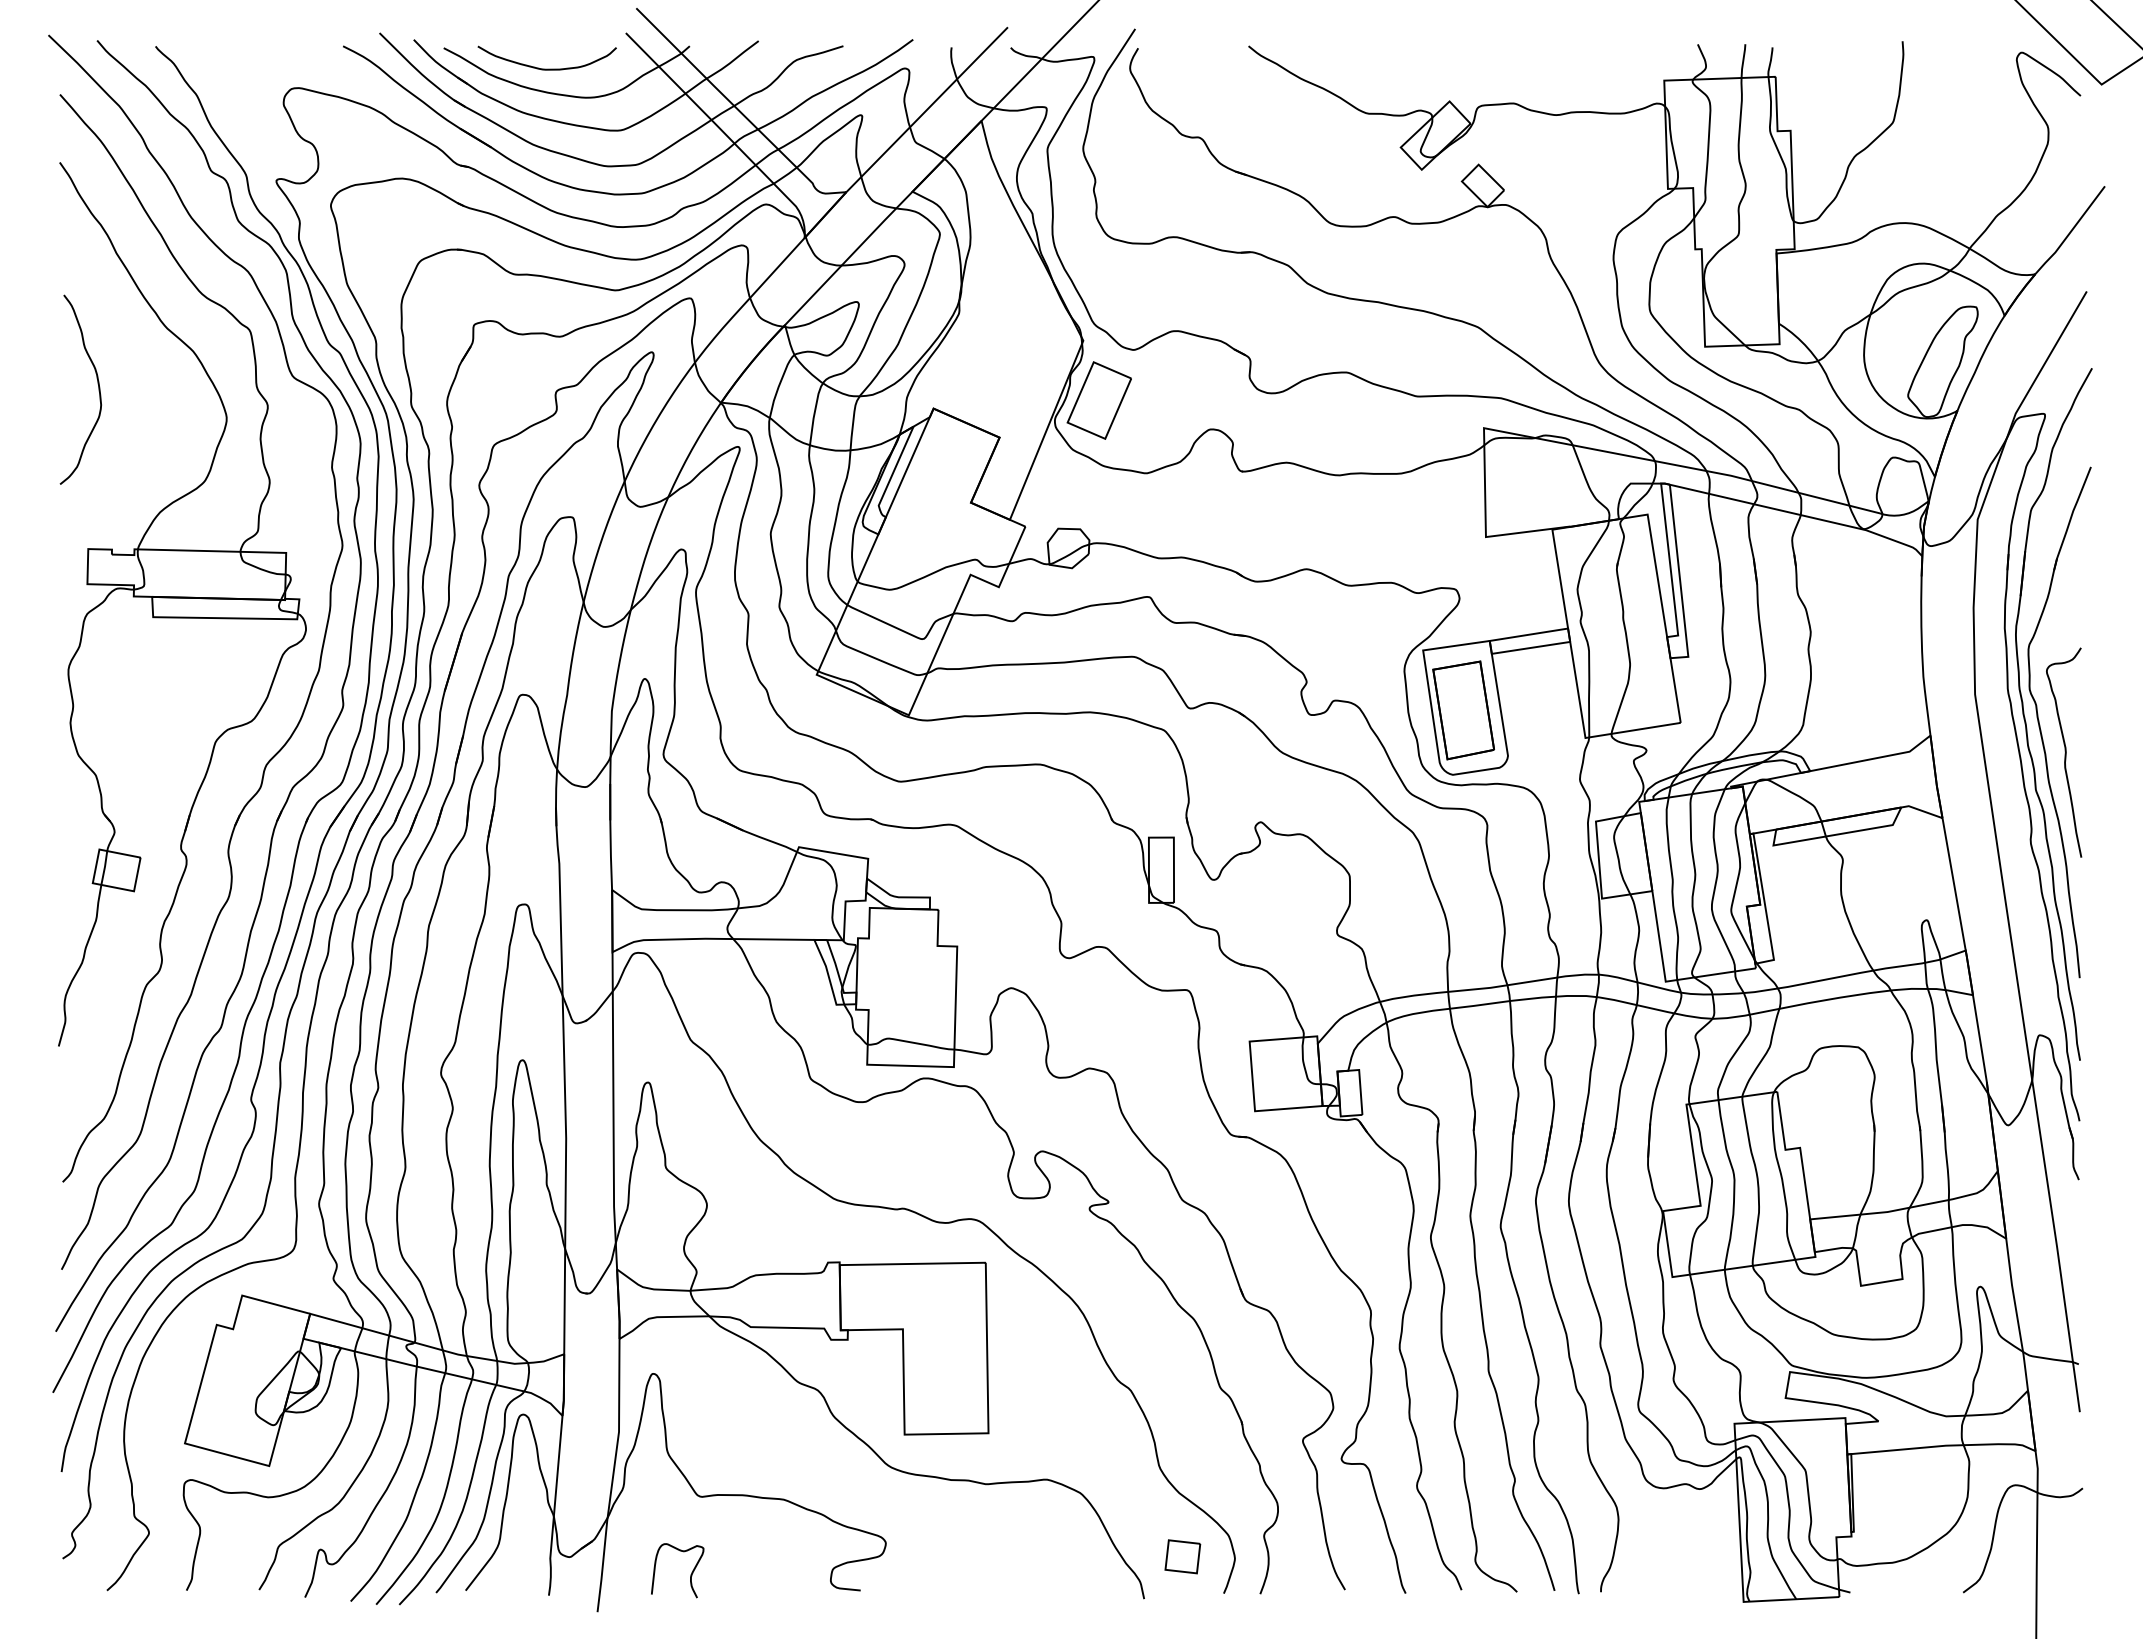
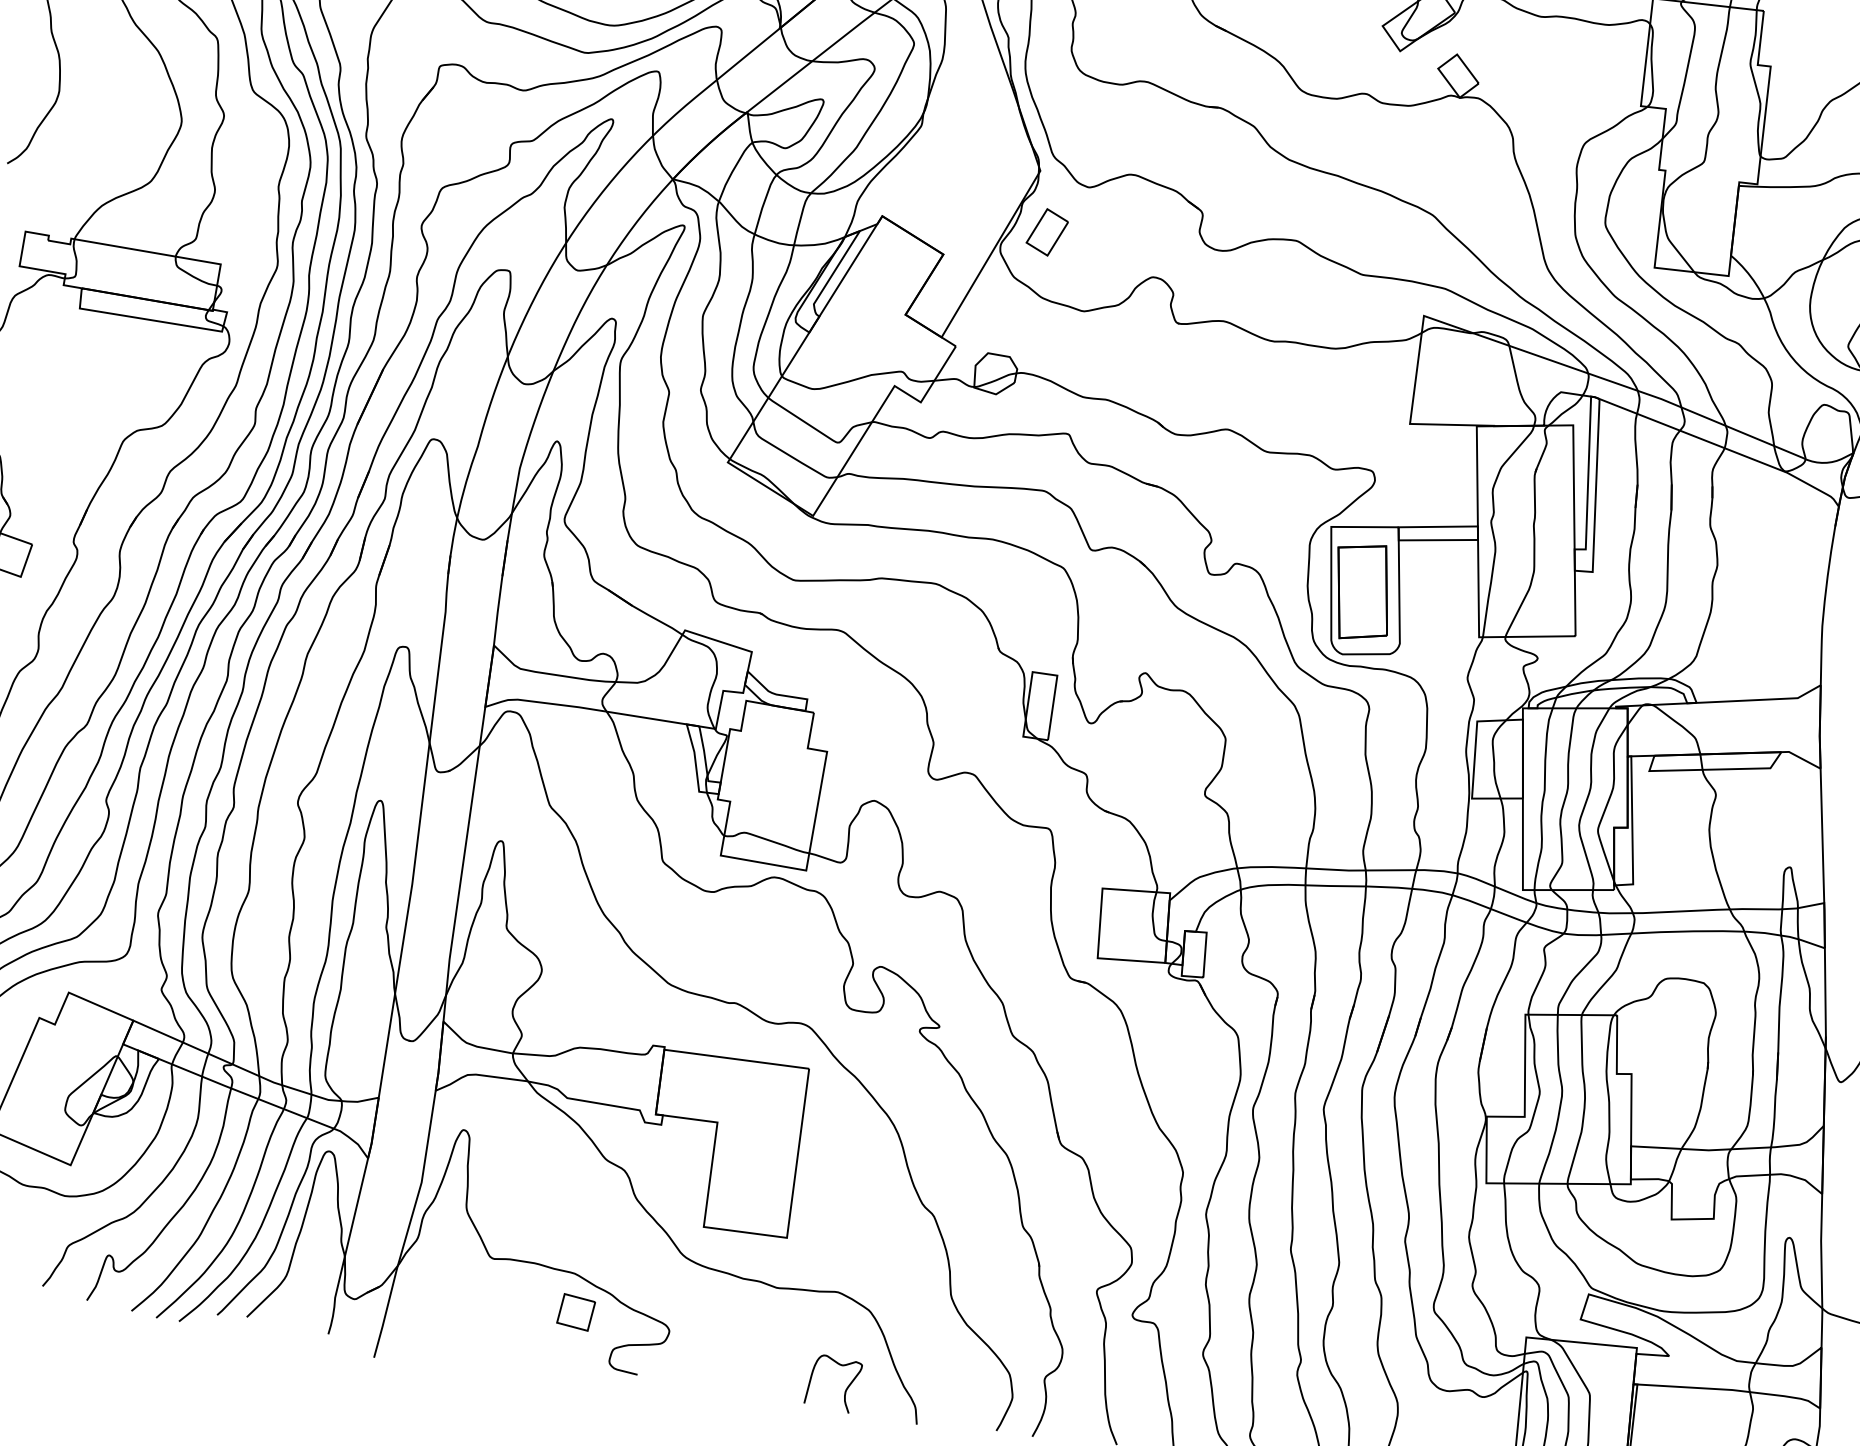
part: (1098, 400) -> (1046, 232), size x0.6
part: (1182, 1556) -> (575, 1312), moved
curve: (690, 1574) -> (845, 1389), moved

